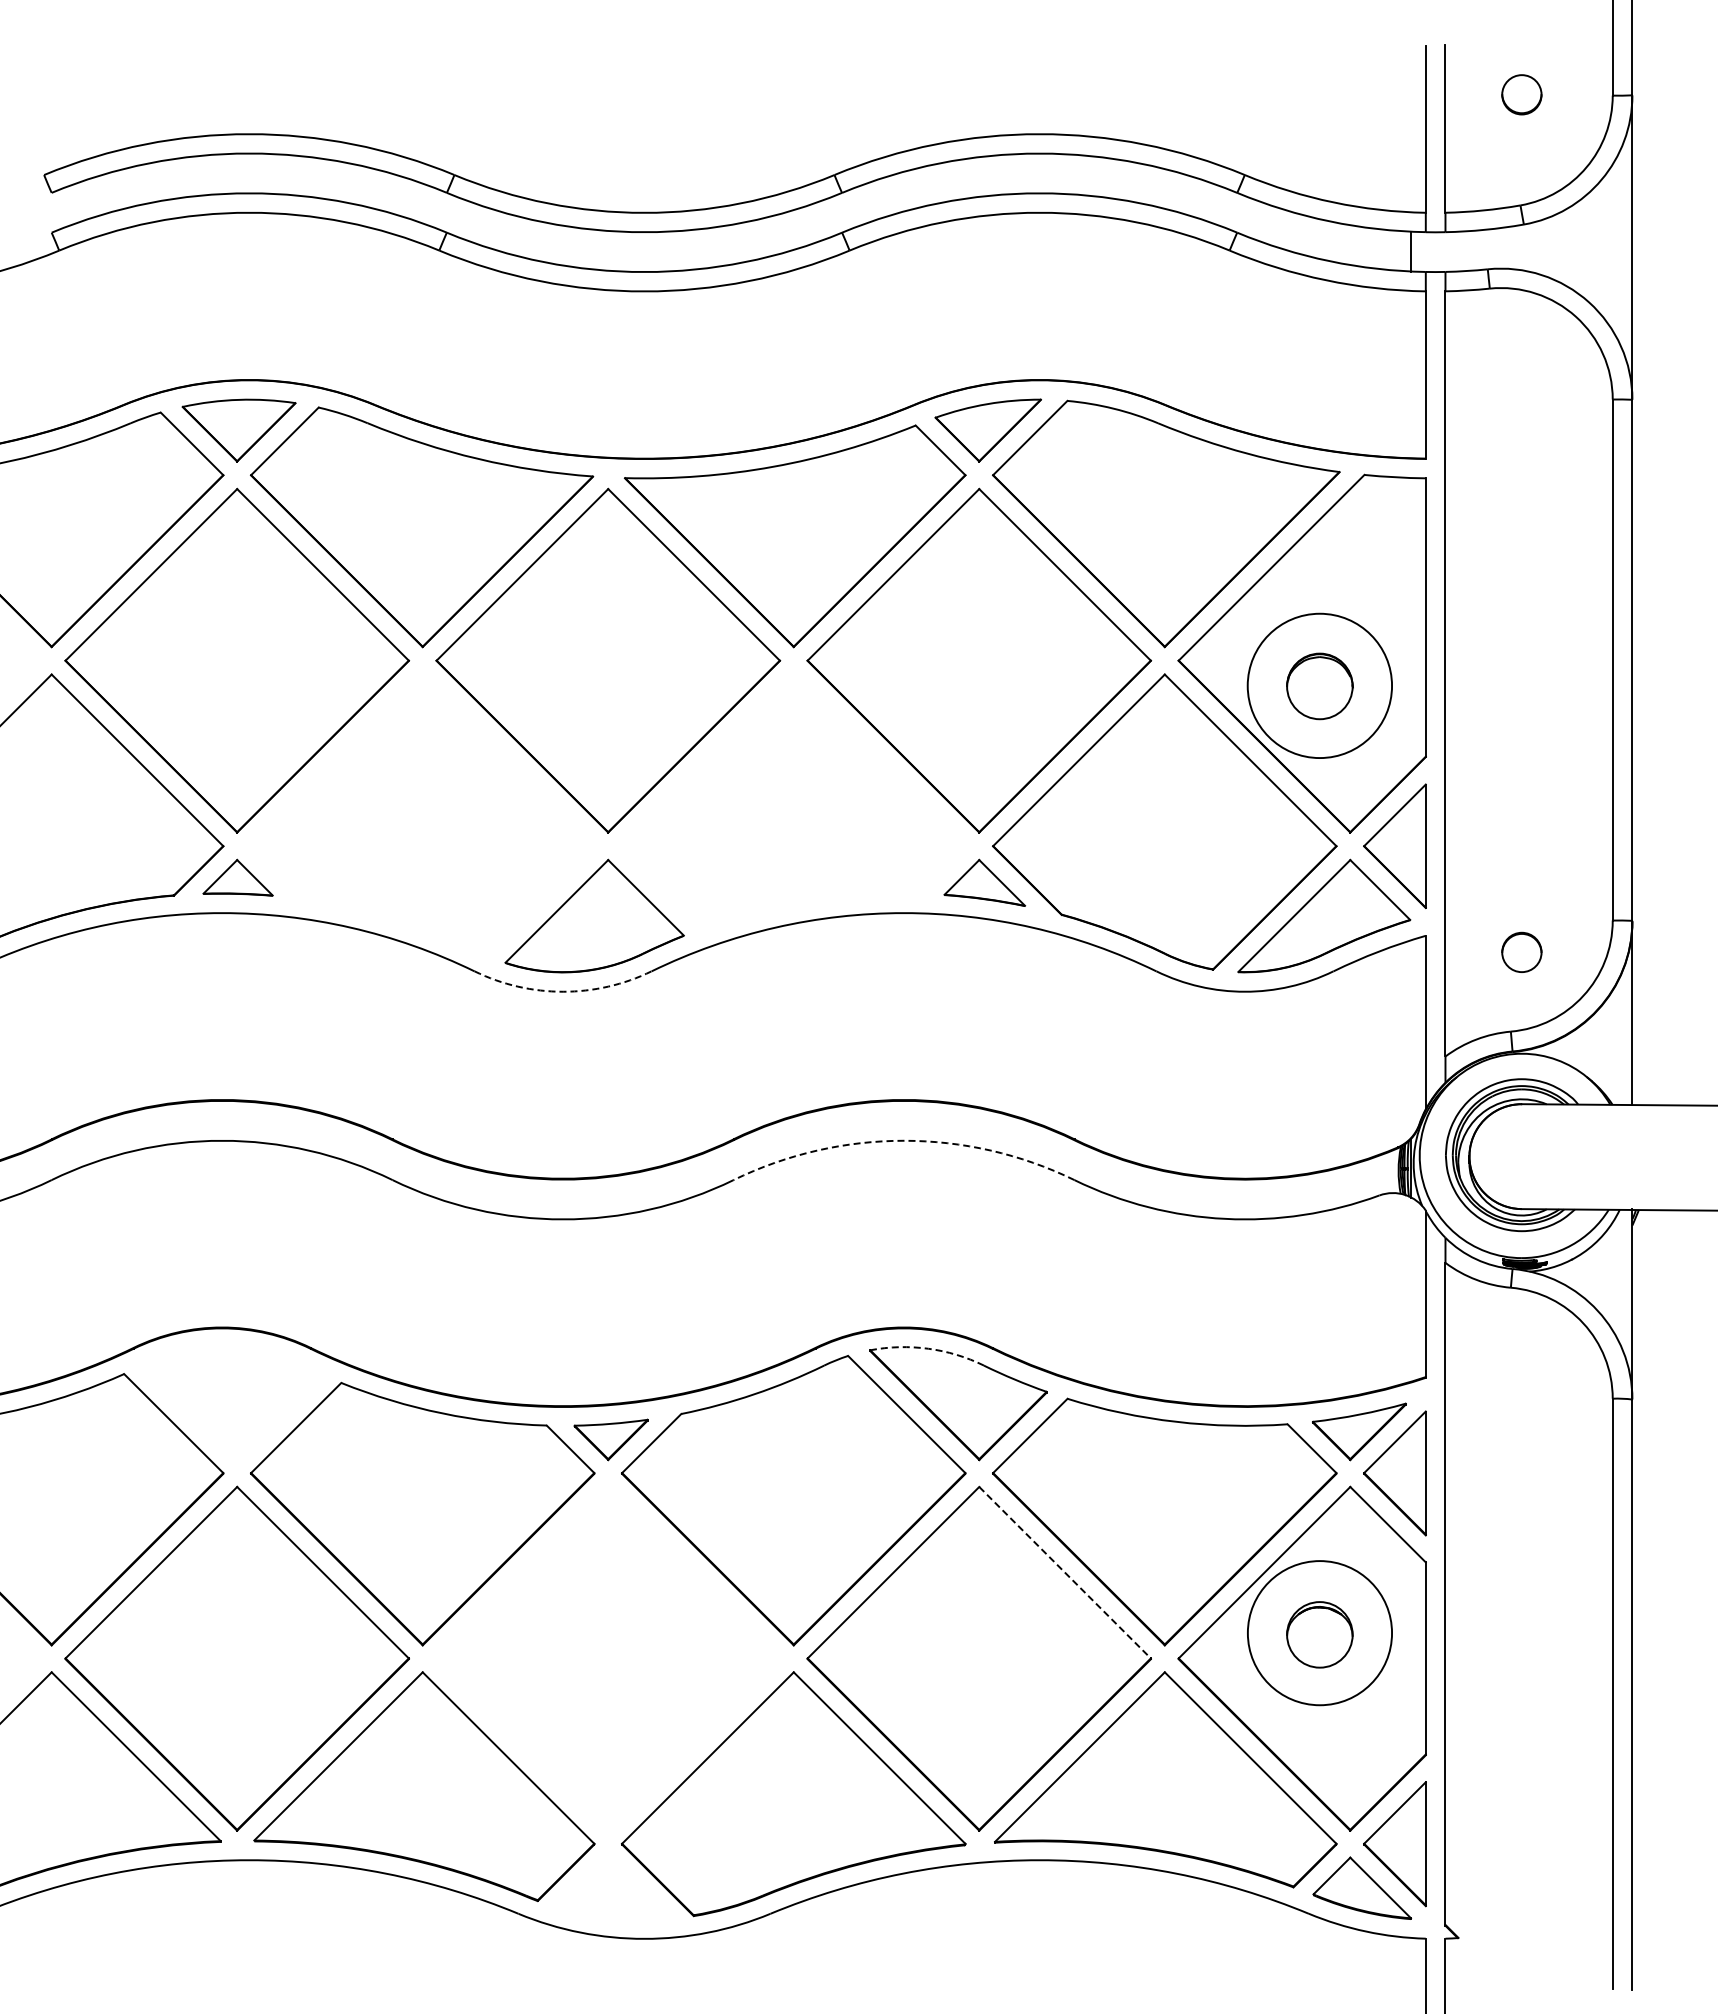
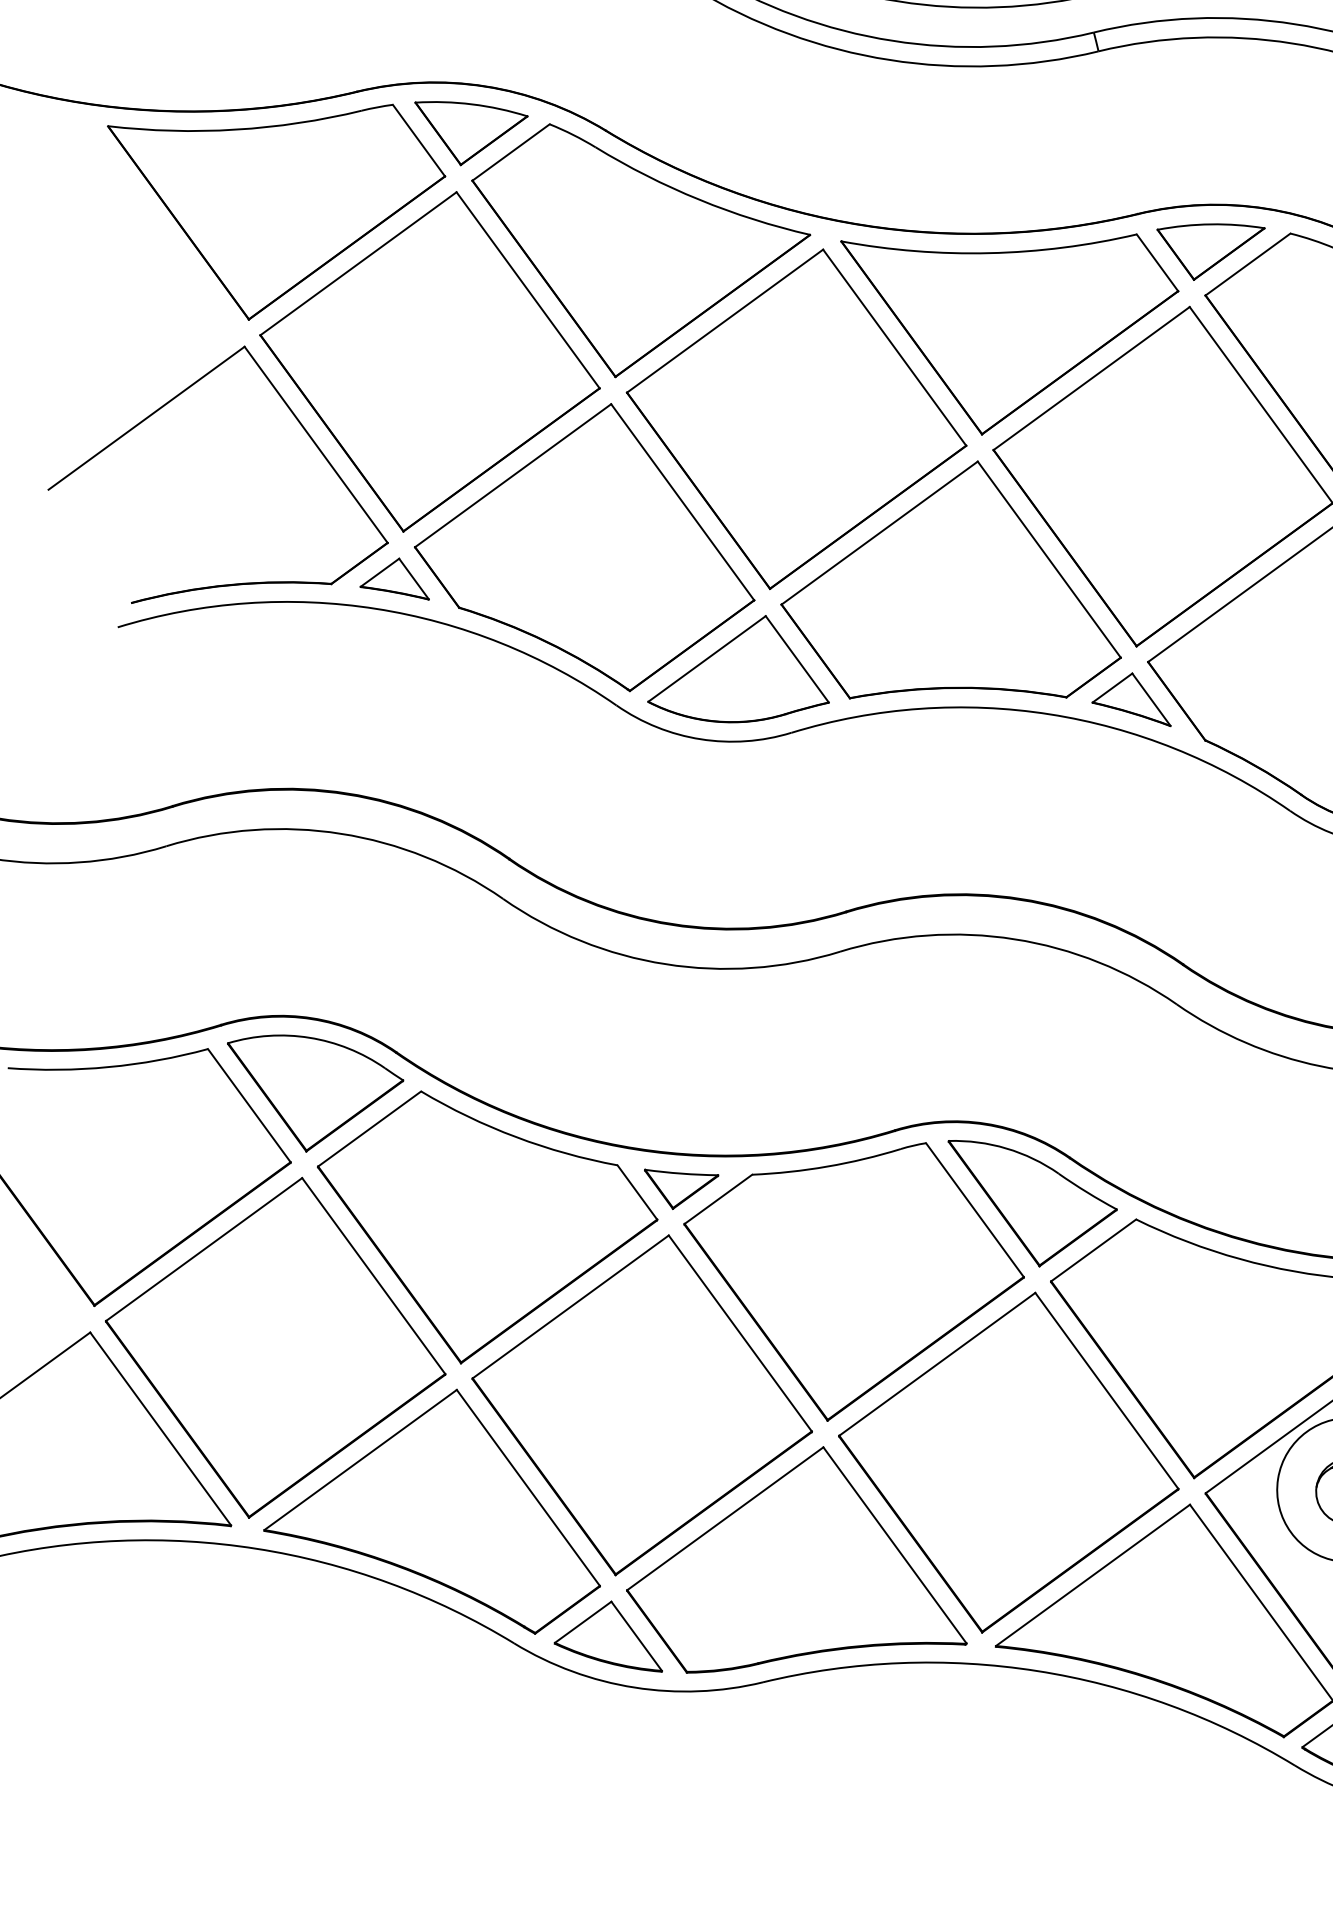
part: (793, 801) -> (957, 586), added
part: (422, 814) -> (589, 542), added
arc: (563, 991) -> (701, 739), dashed -> solid
arc: (904, 1140) -> (1015, 939), dashed -> solid
arc: (928, 1348) -> (1006, 1148), dashed -> solid
part: (232, 1403) -> (310, 1094), added
line: (1065, 1573) -> (1107, 1391), dashed -> solid
part: (608, 1658) -> (642, 1405), added
part: (613, 1888) -> (611, 1633), added

